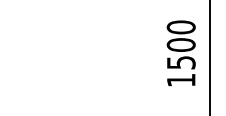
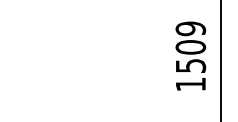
text: (180, 27) -> (190, 28), 1500 -> 1509

